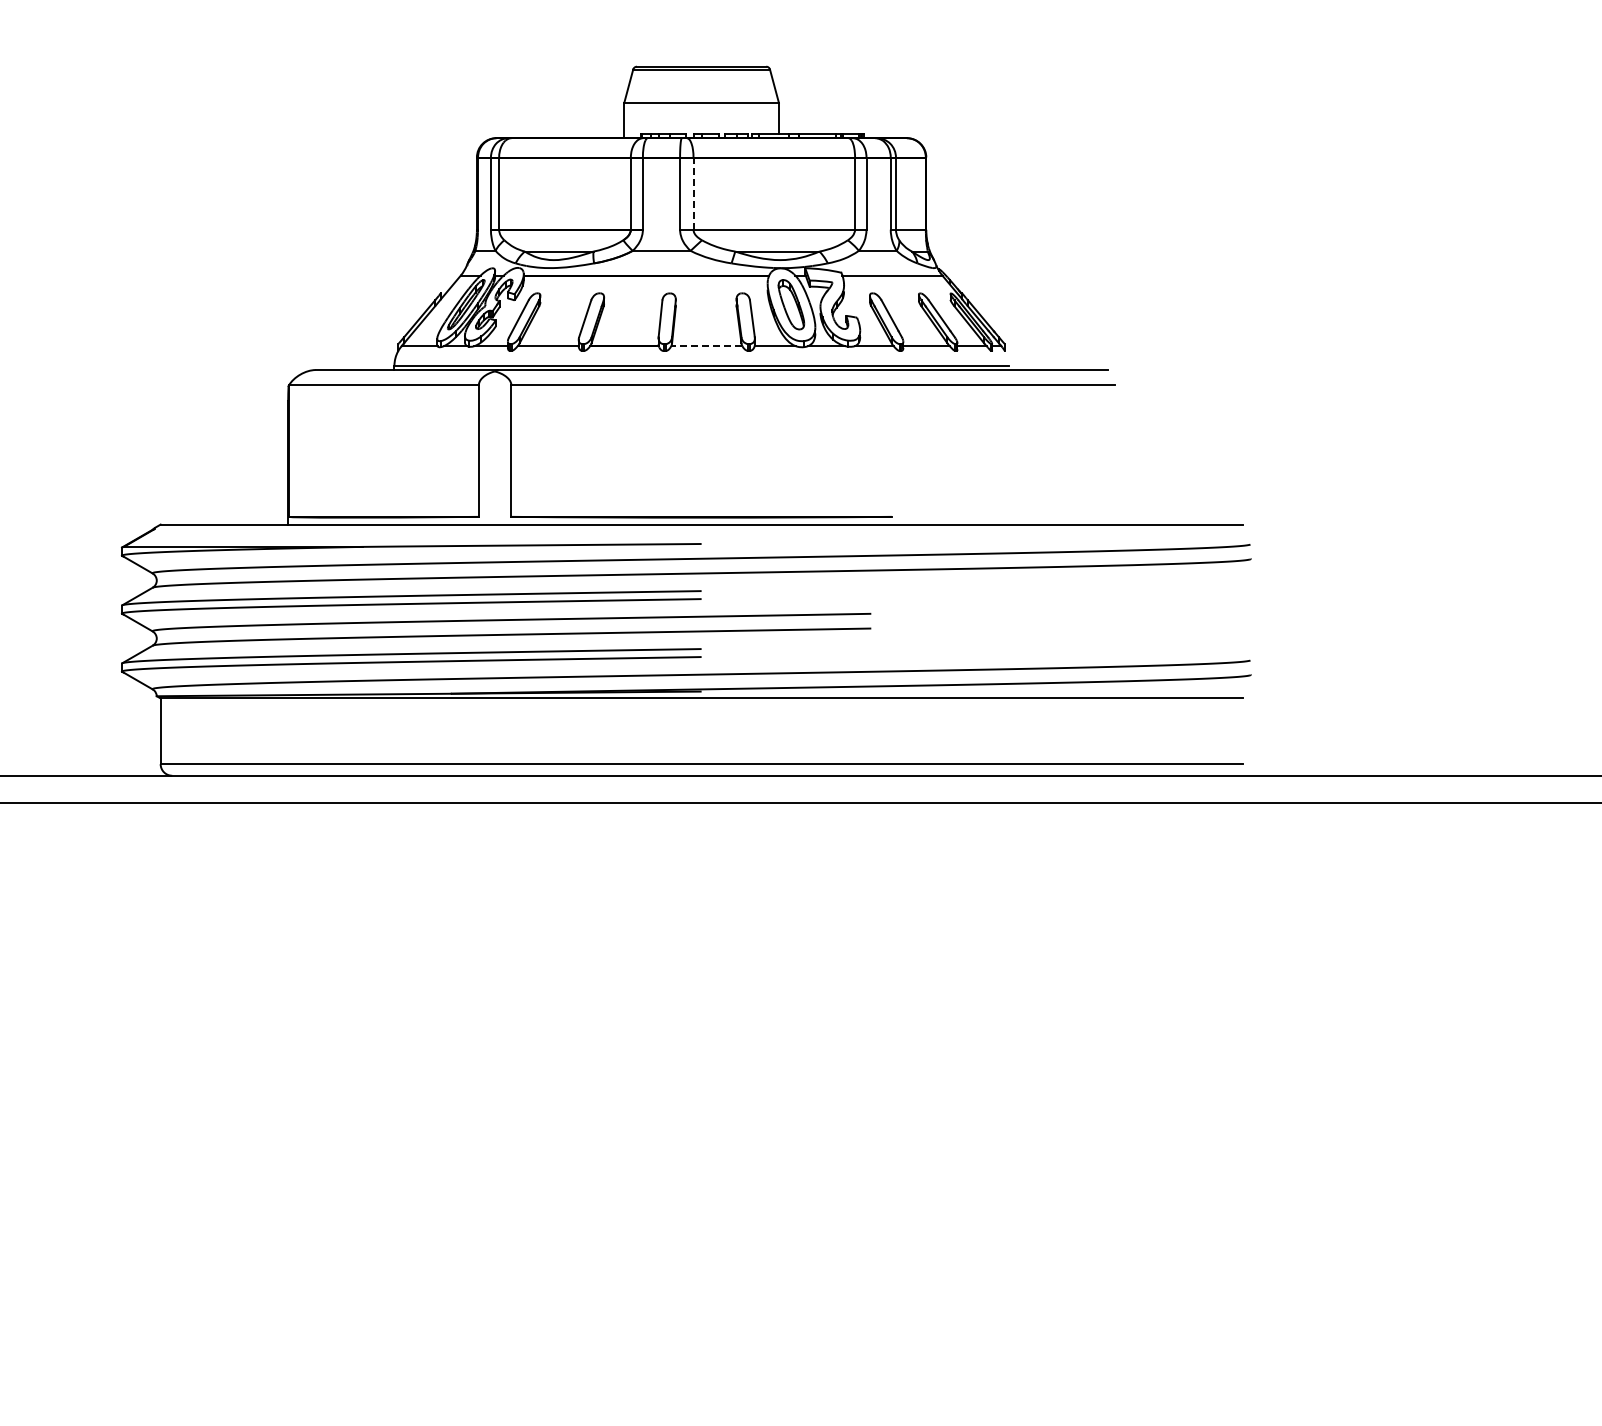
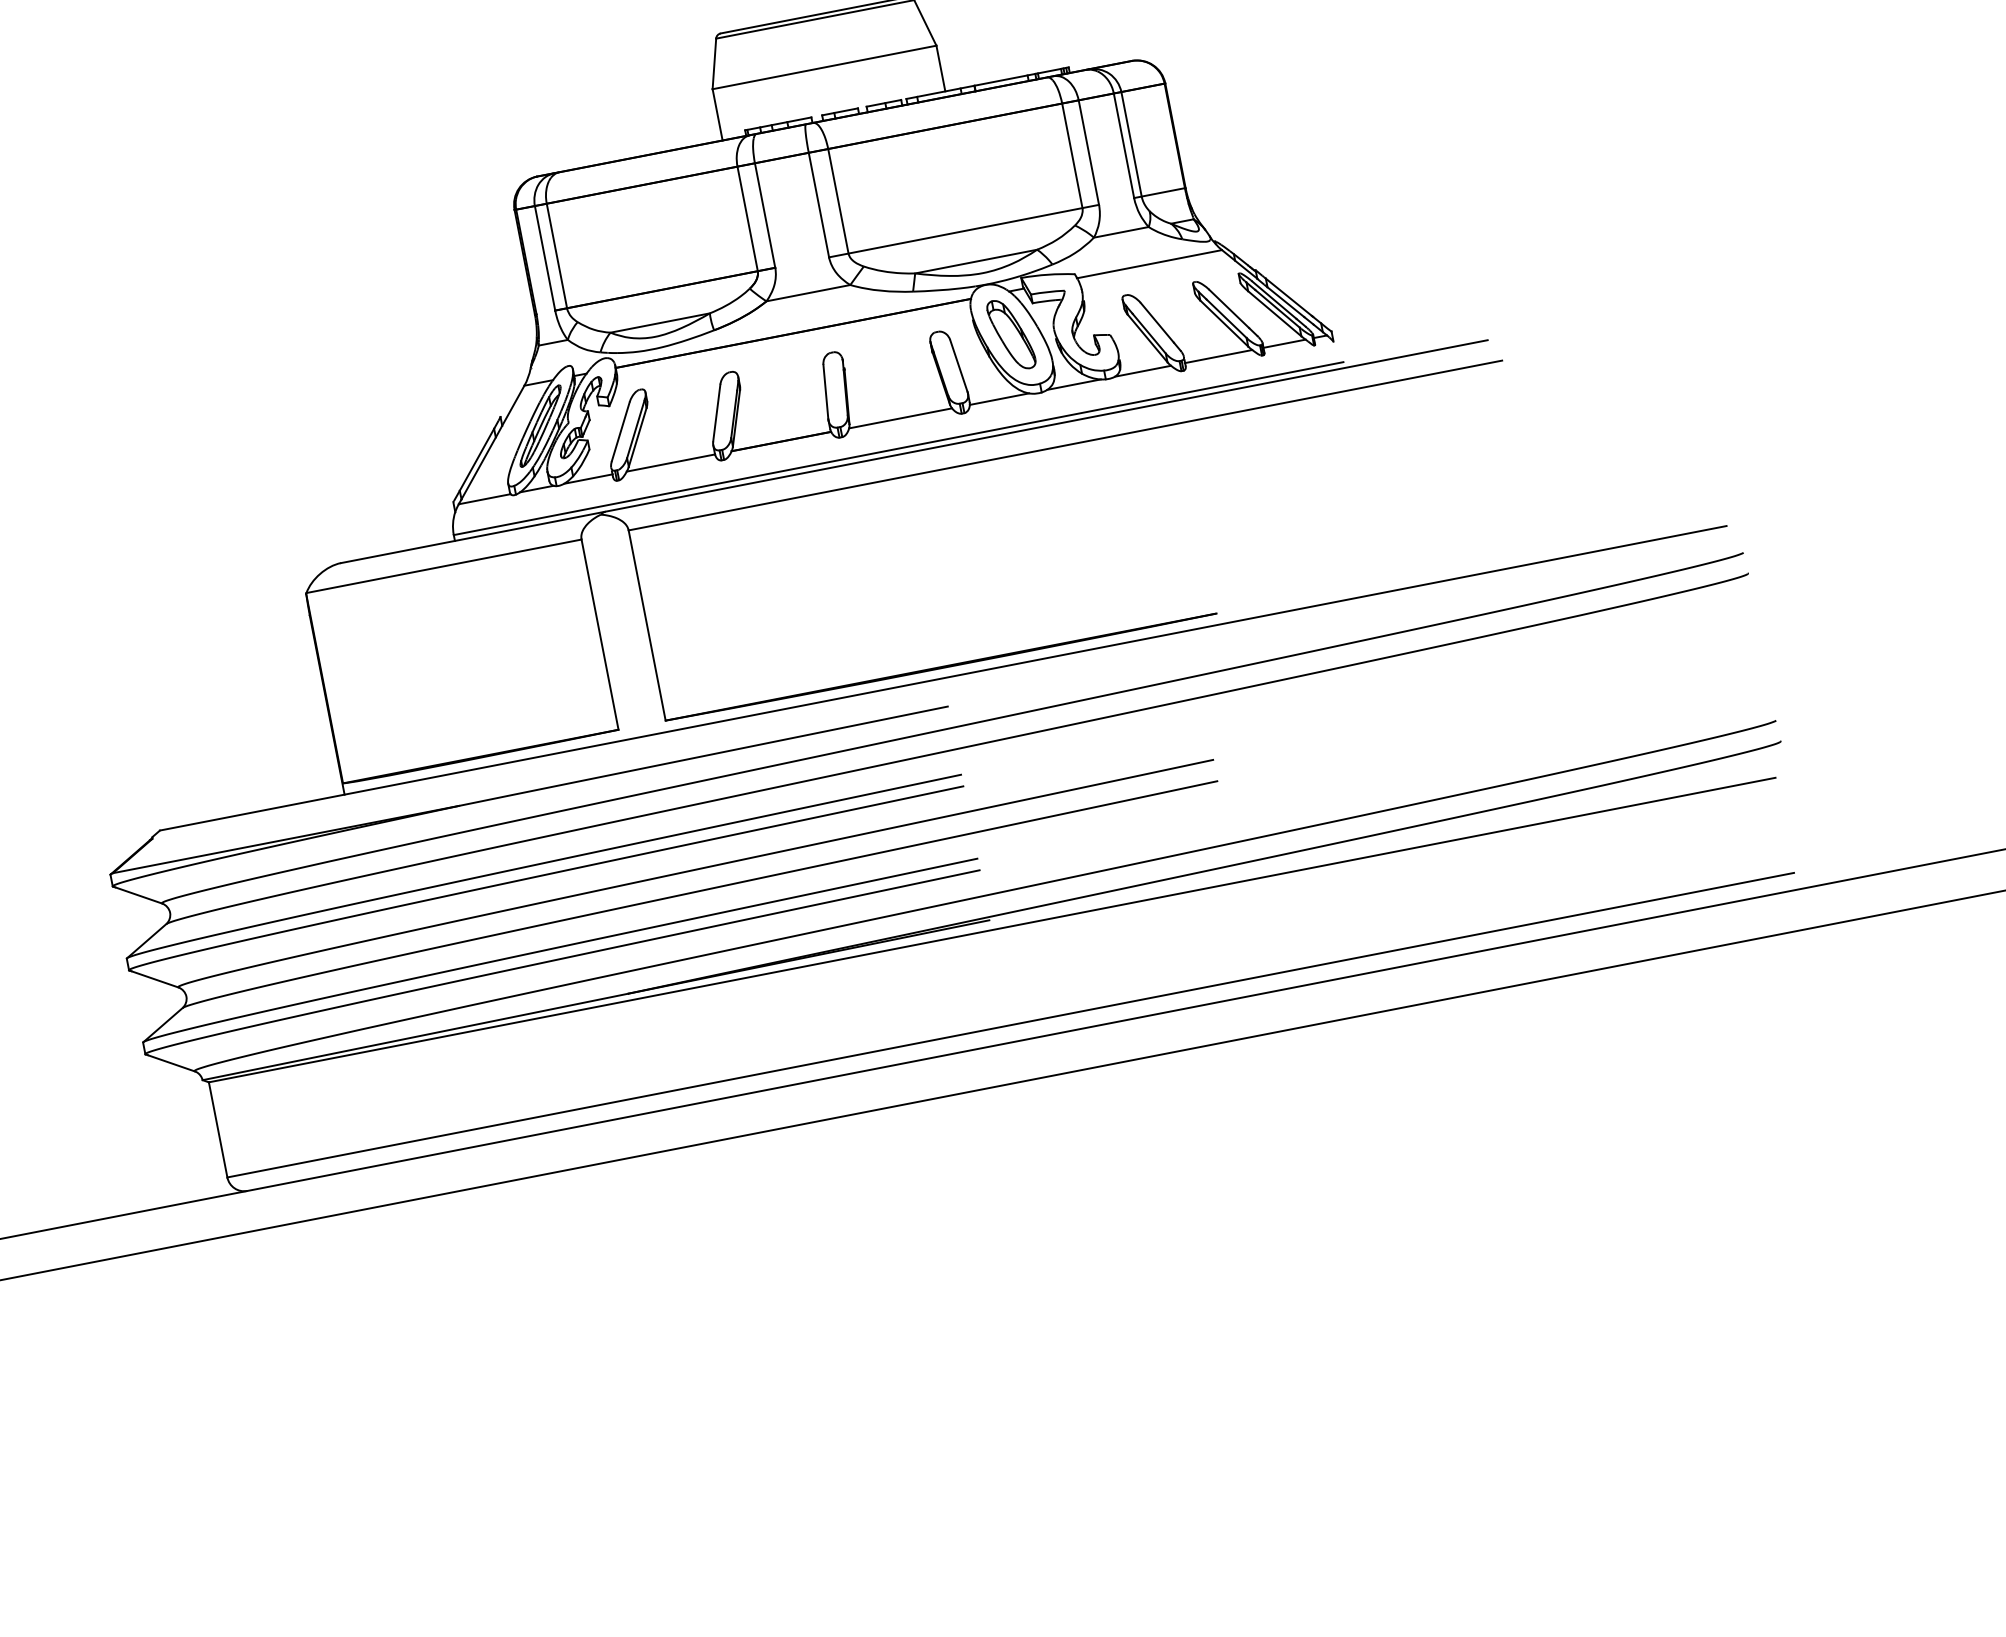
line: (693, 193) -> (838, 201), dashed -> solid
line: (706, 346) -> (900, 419), dashed -> solid

